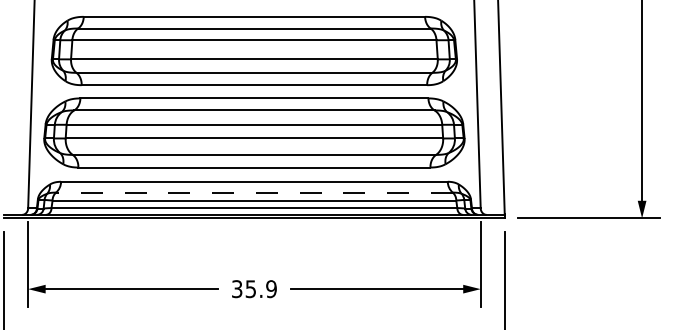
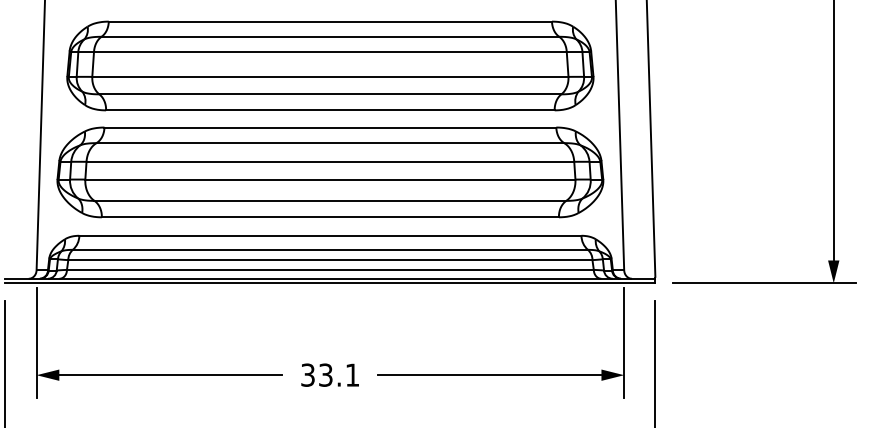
line: (253, 192) -> (329, 249), dashed -> solid
text: (261, 289) -> (339, 375), 35.9 -> 33.1

